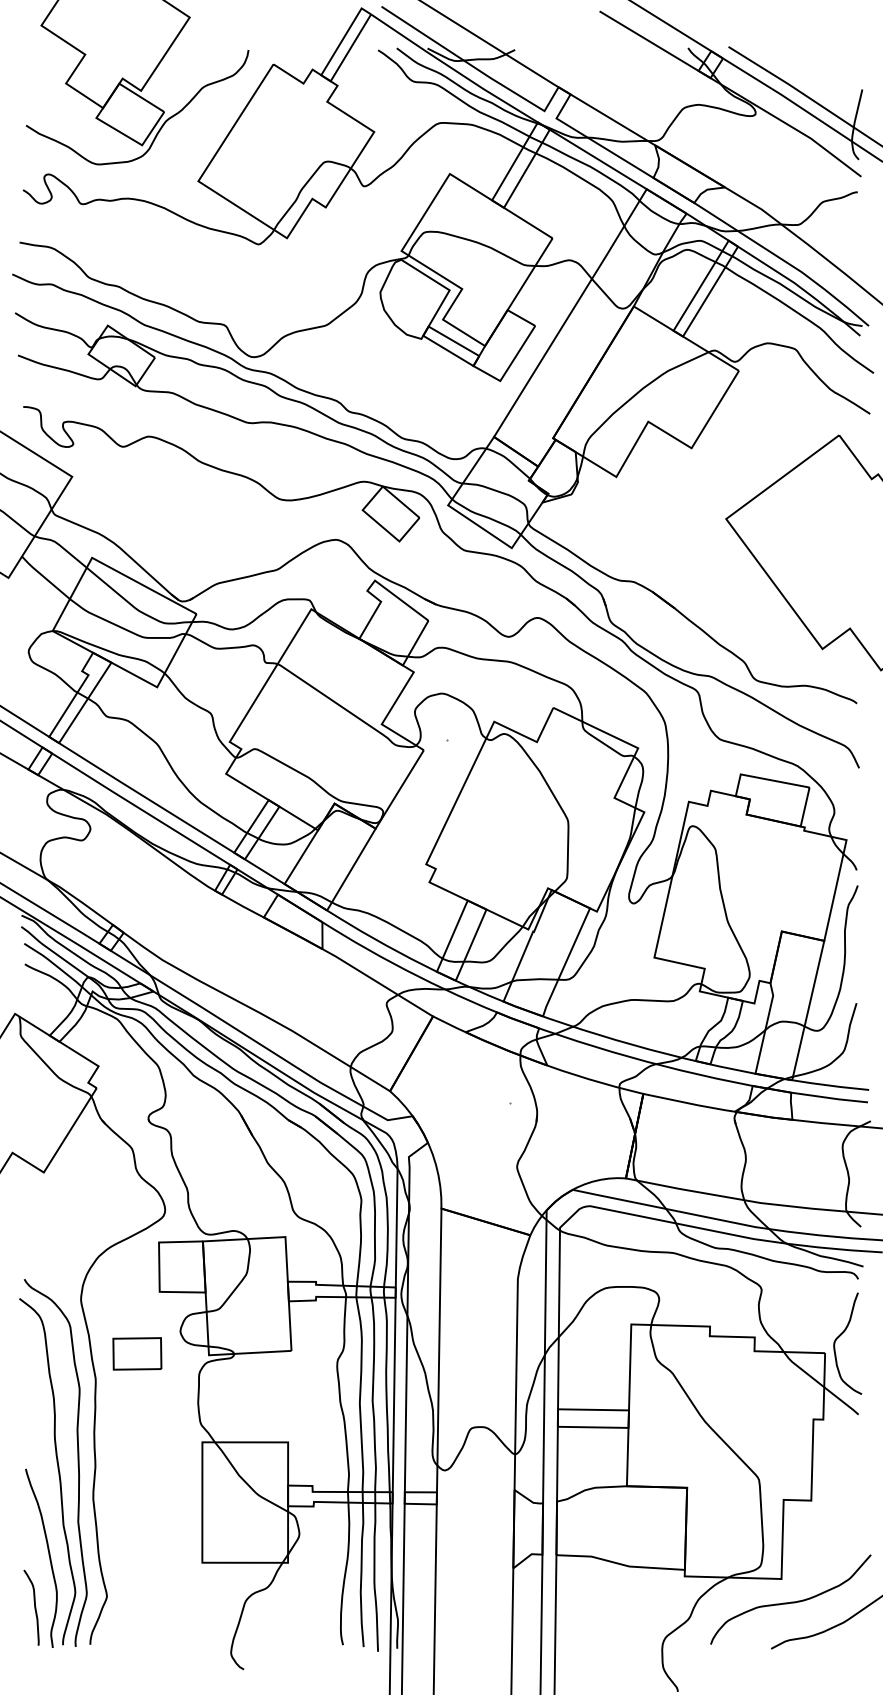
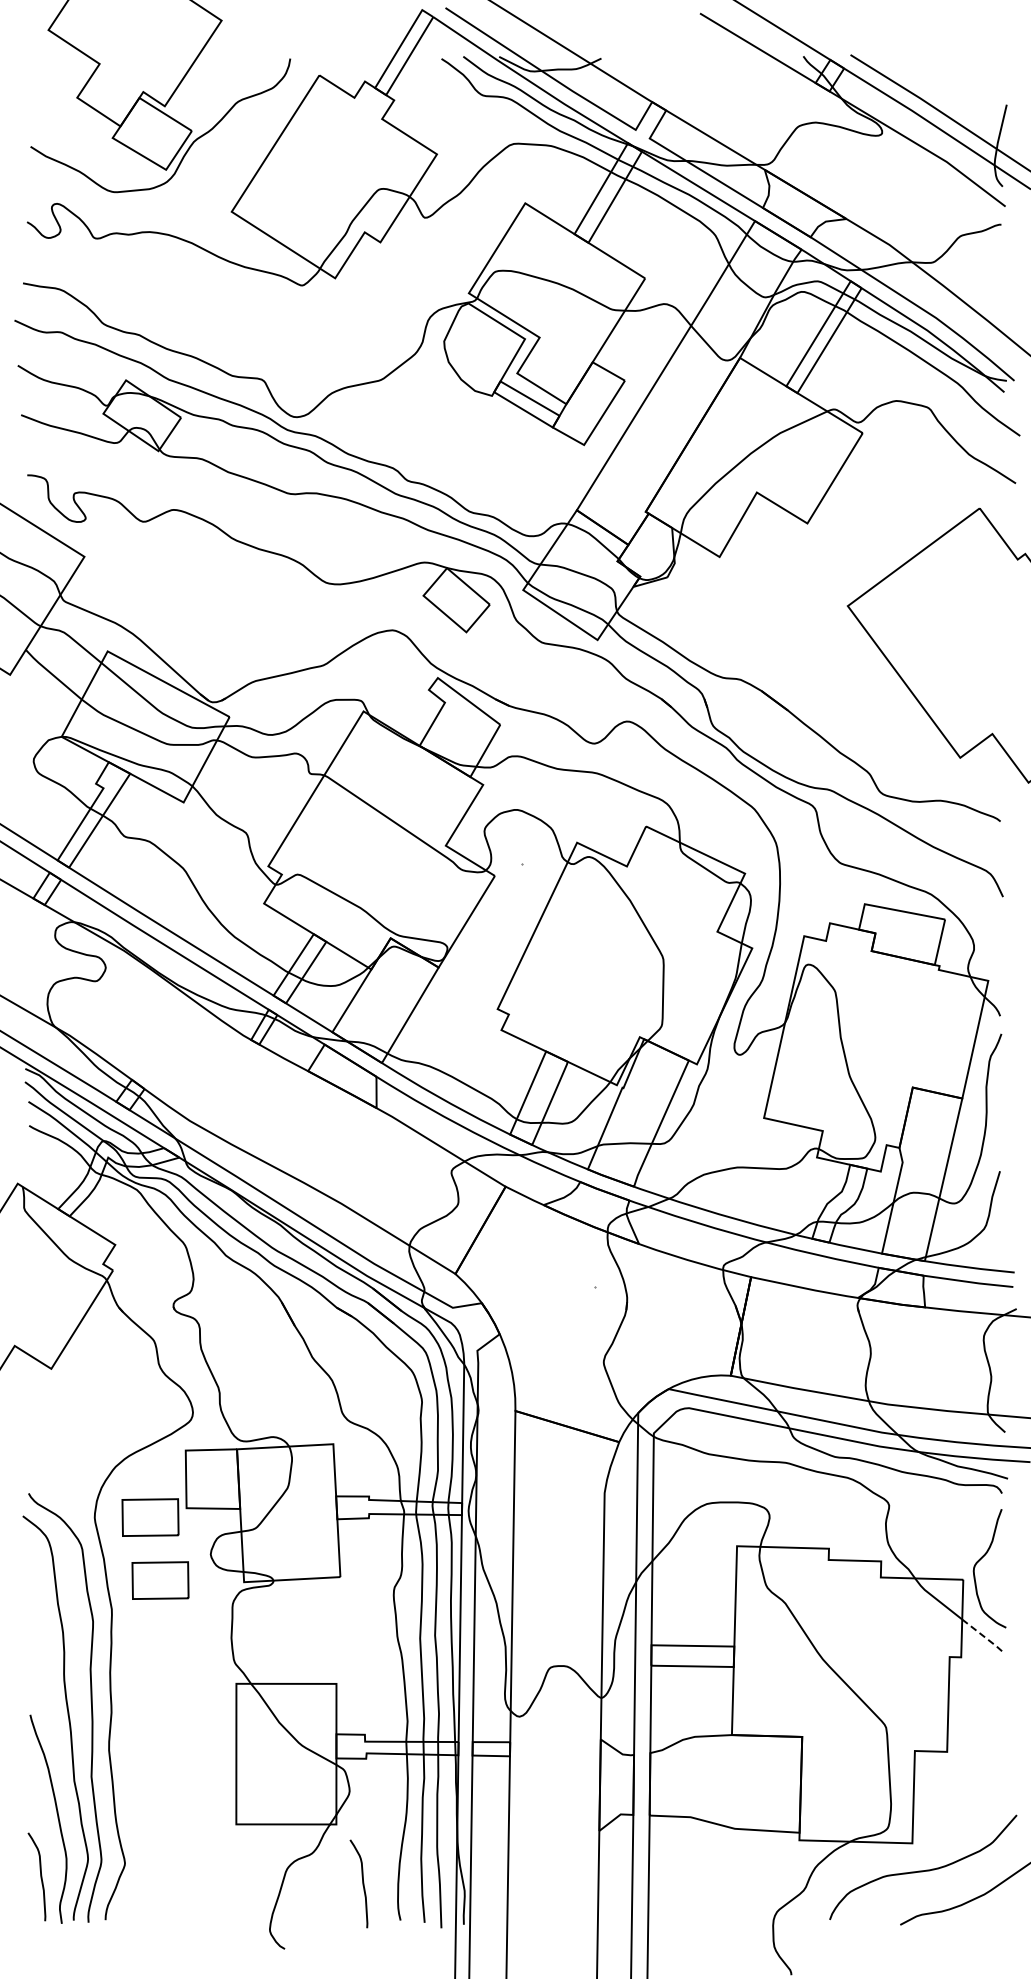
part: (128, 1299) -> (150, 1517), added
line: (842, 1400) -> (983, 1635), solid -> dashed
curve: (310, 1613) -> (362, 1883), added

